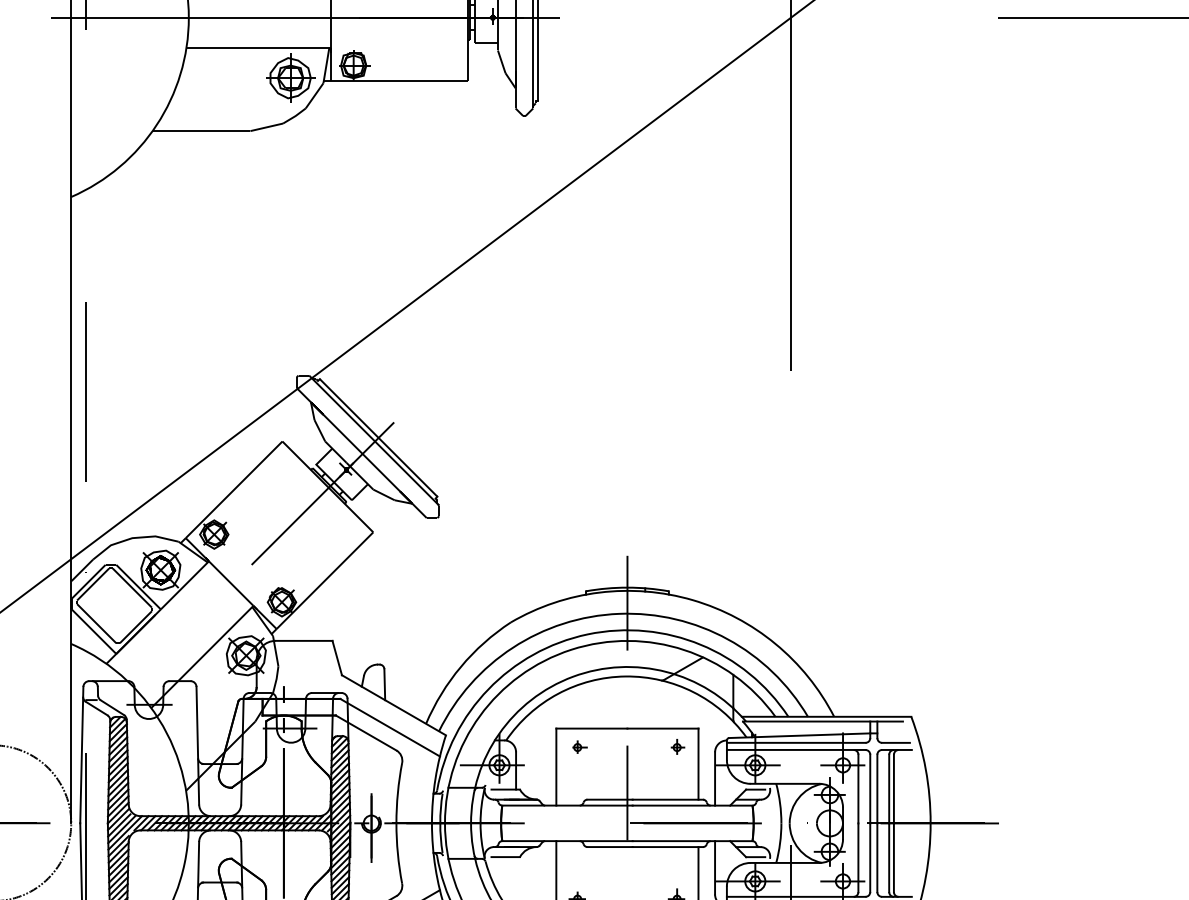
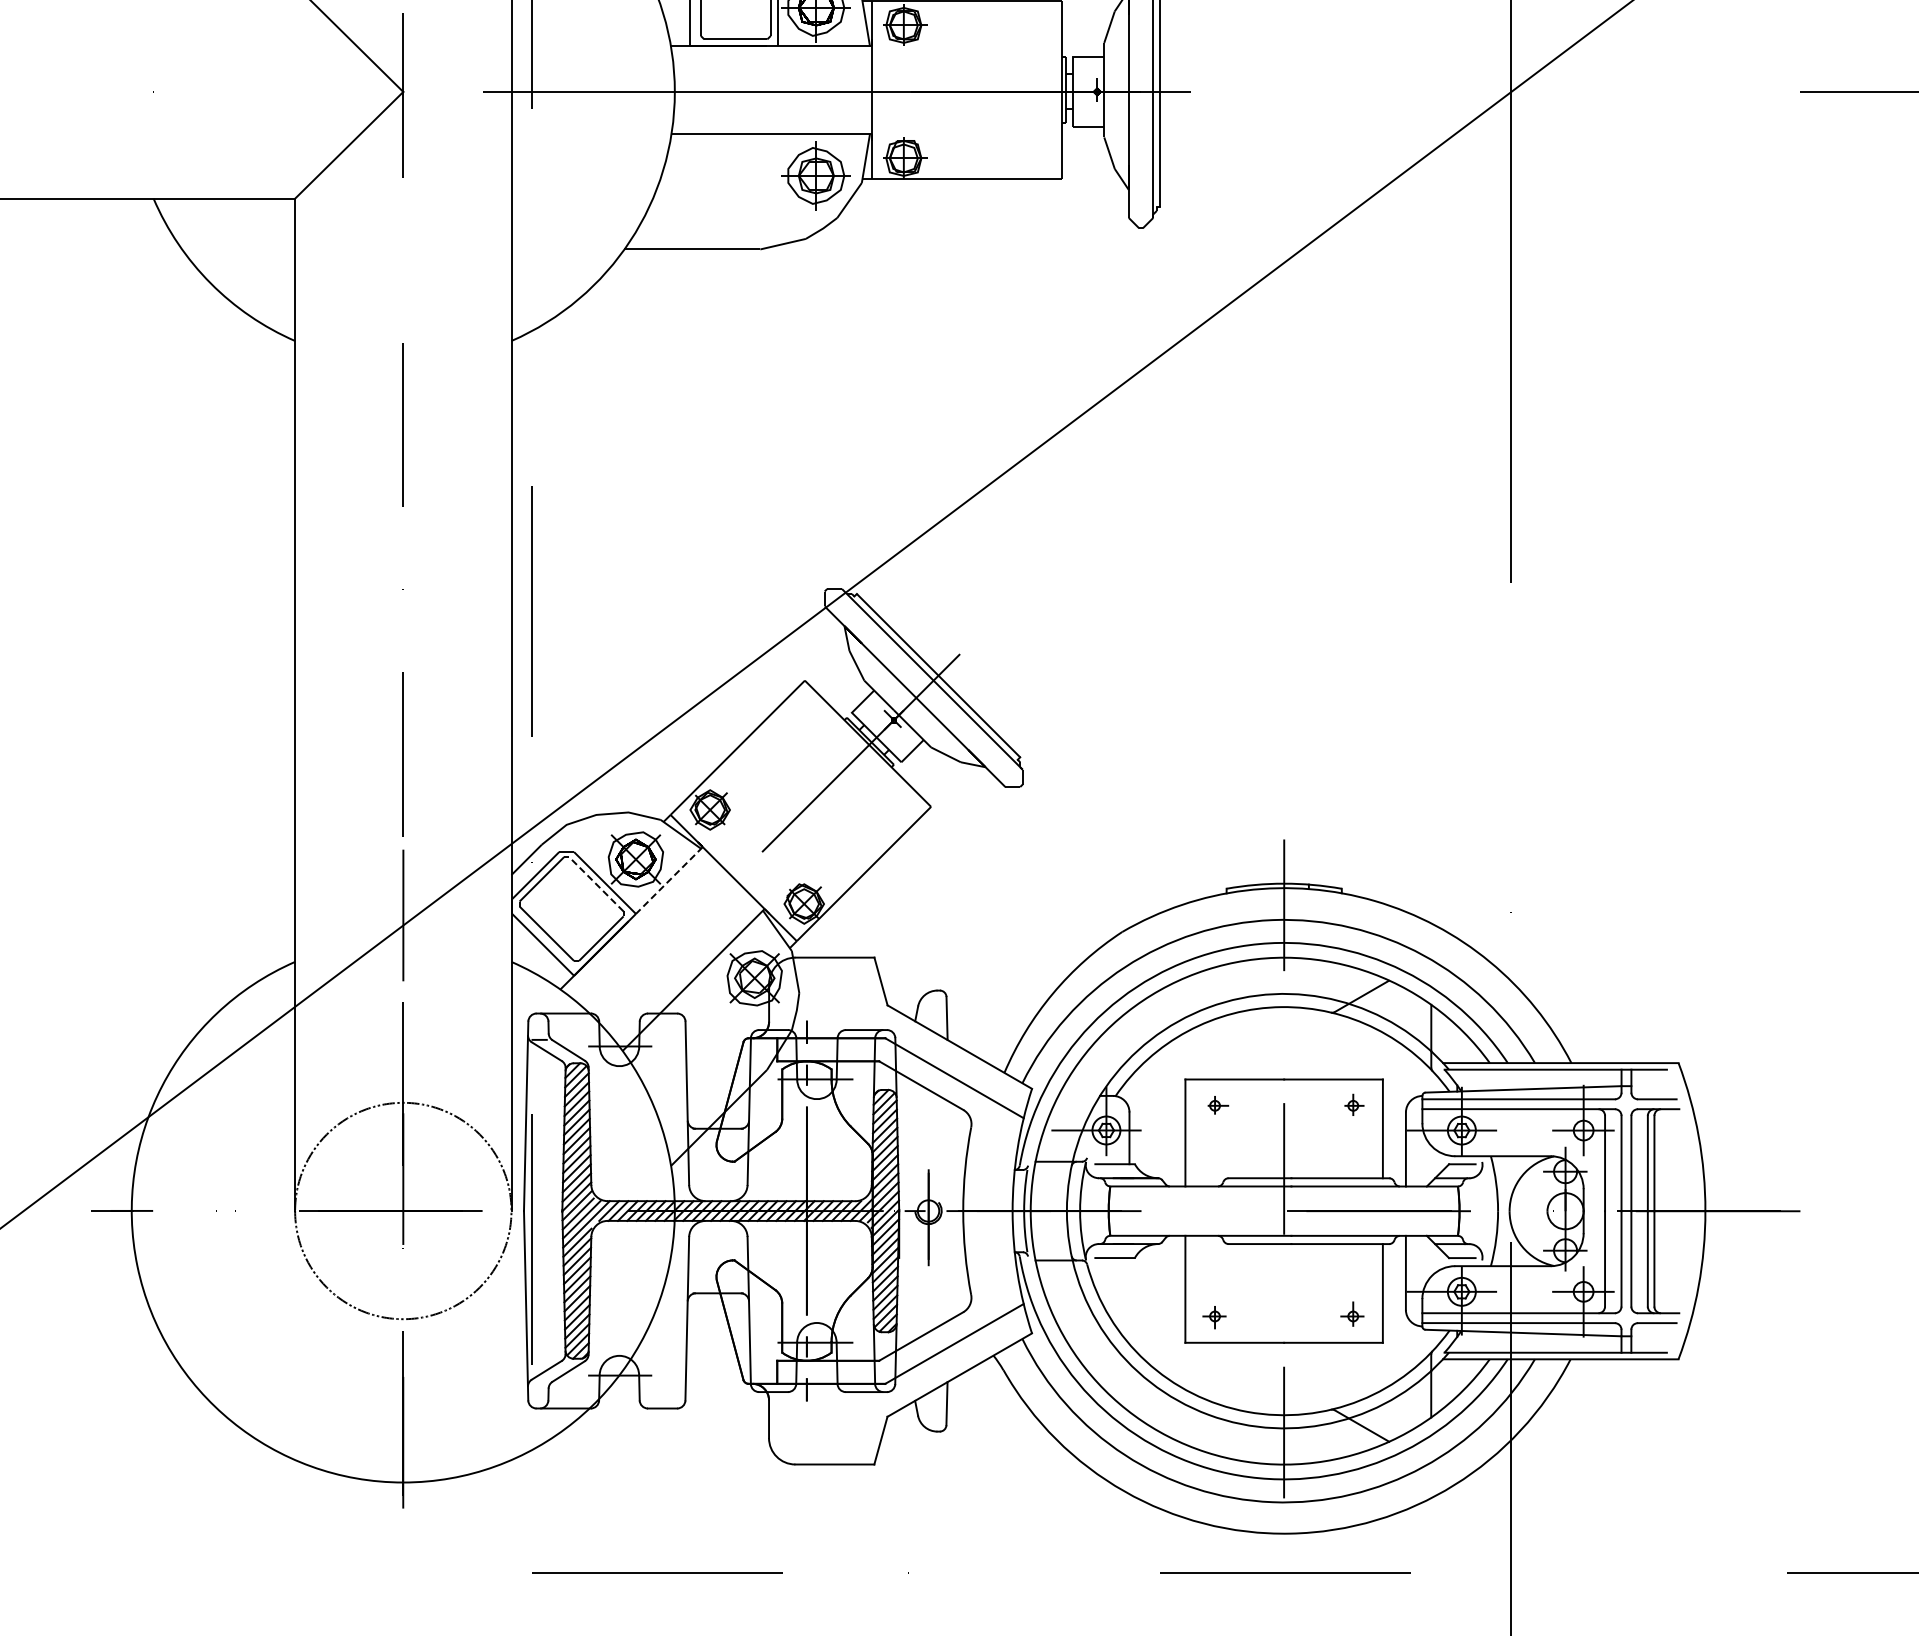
line: (184, 585) -> (669, 880), solid -> dashed
line: (132, 588) -> (596, 884), solid -> dashed

